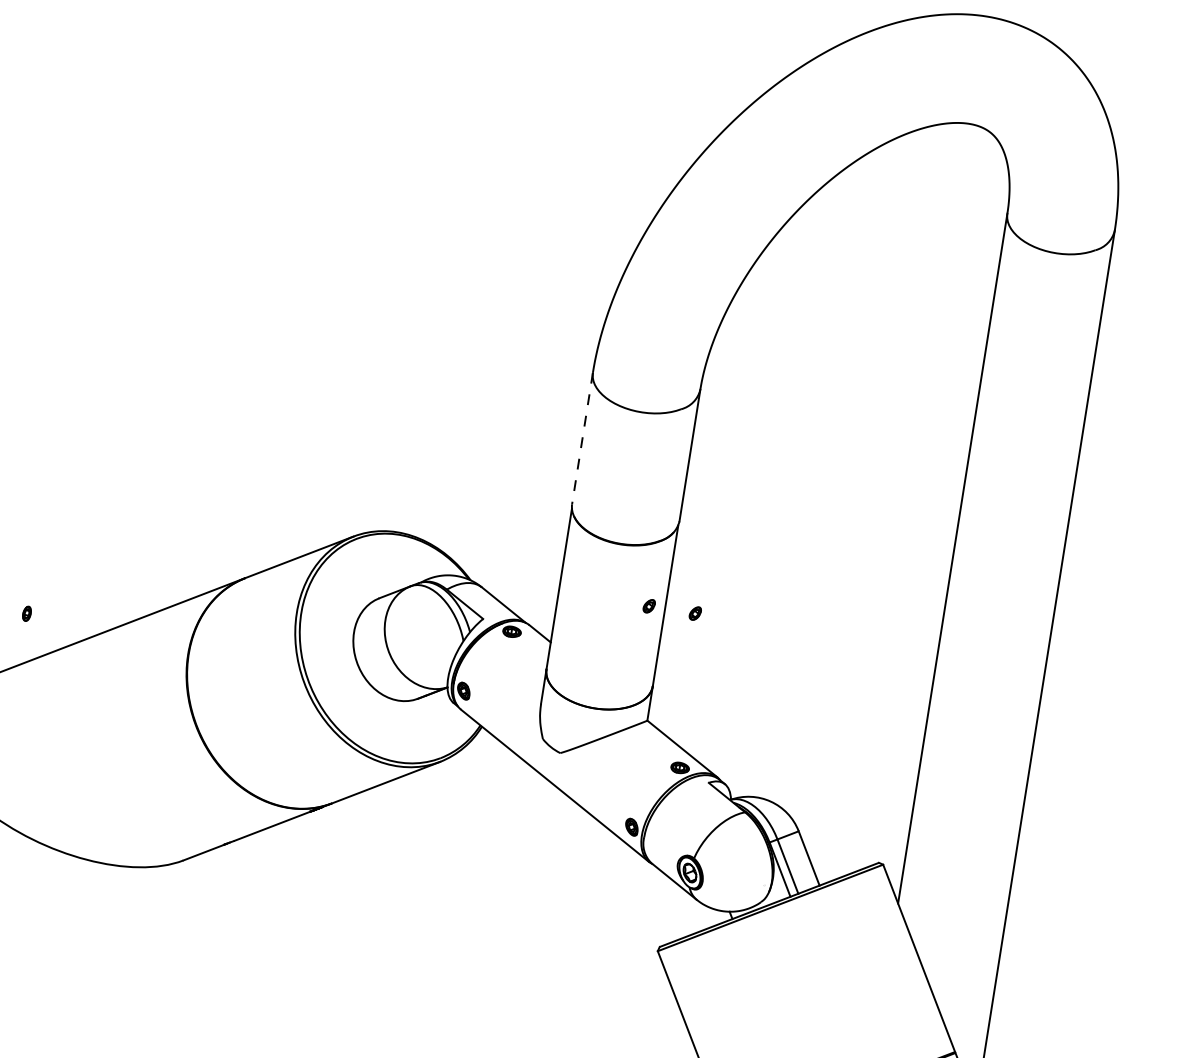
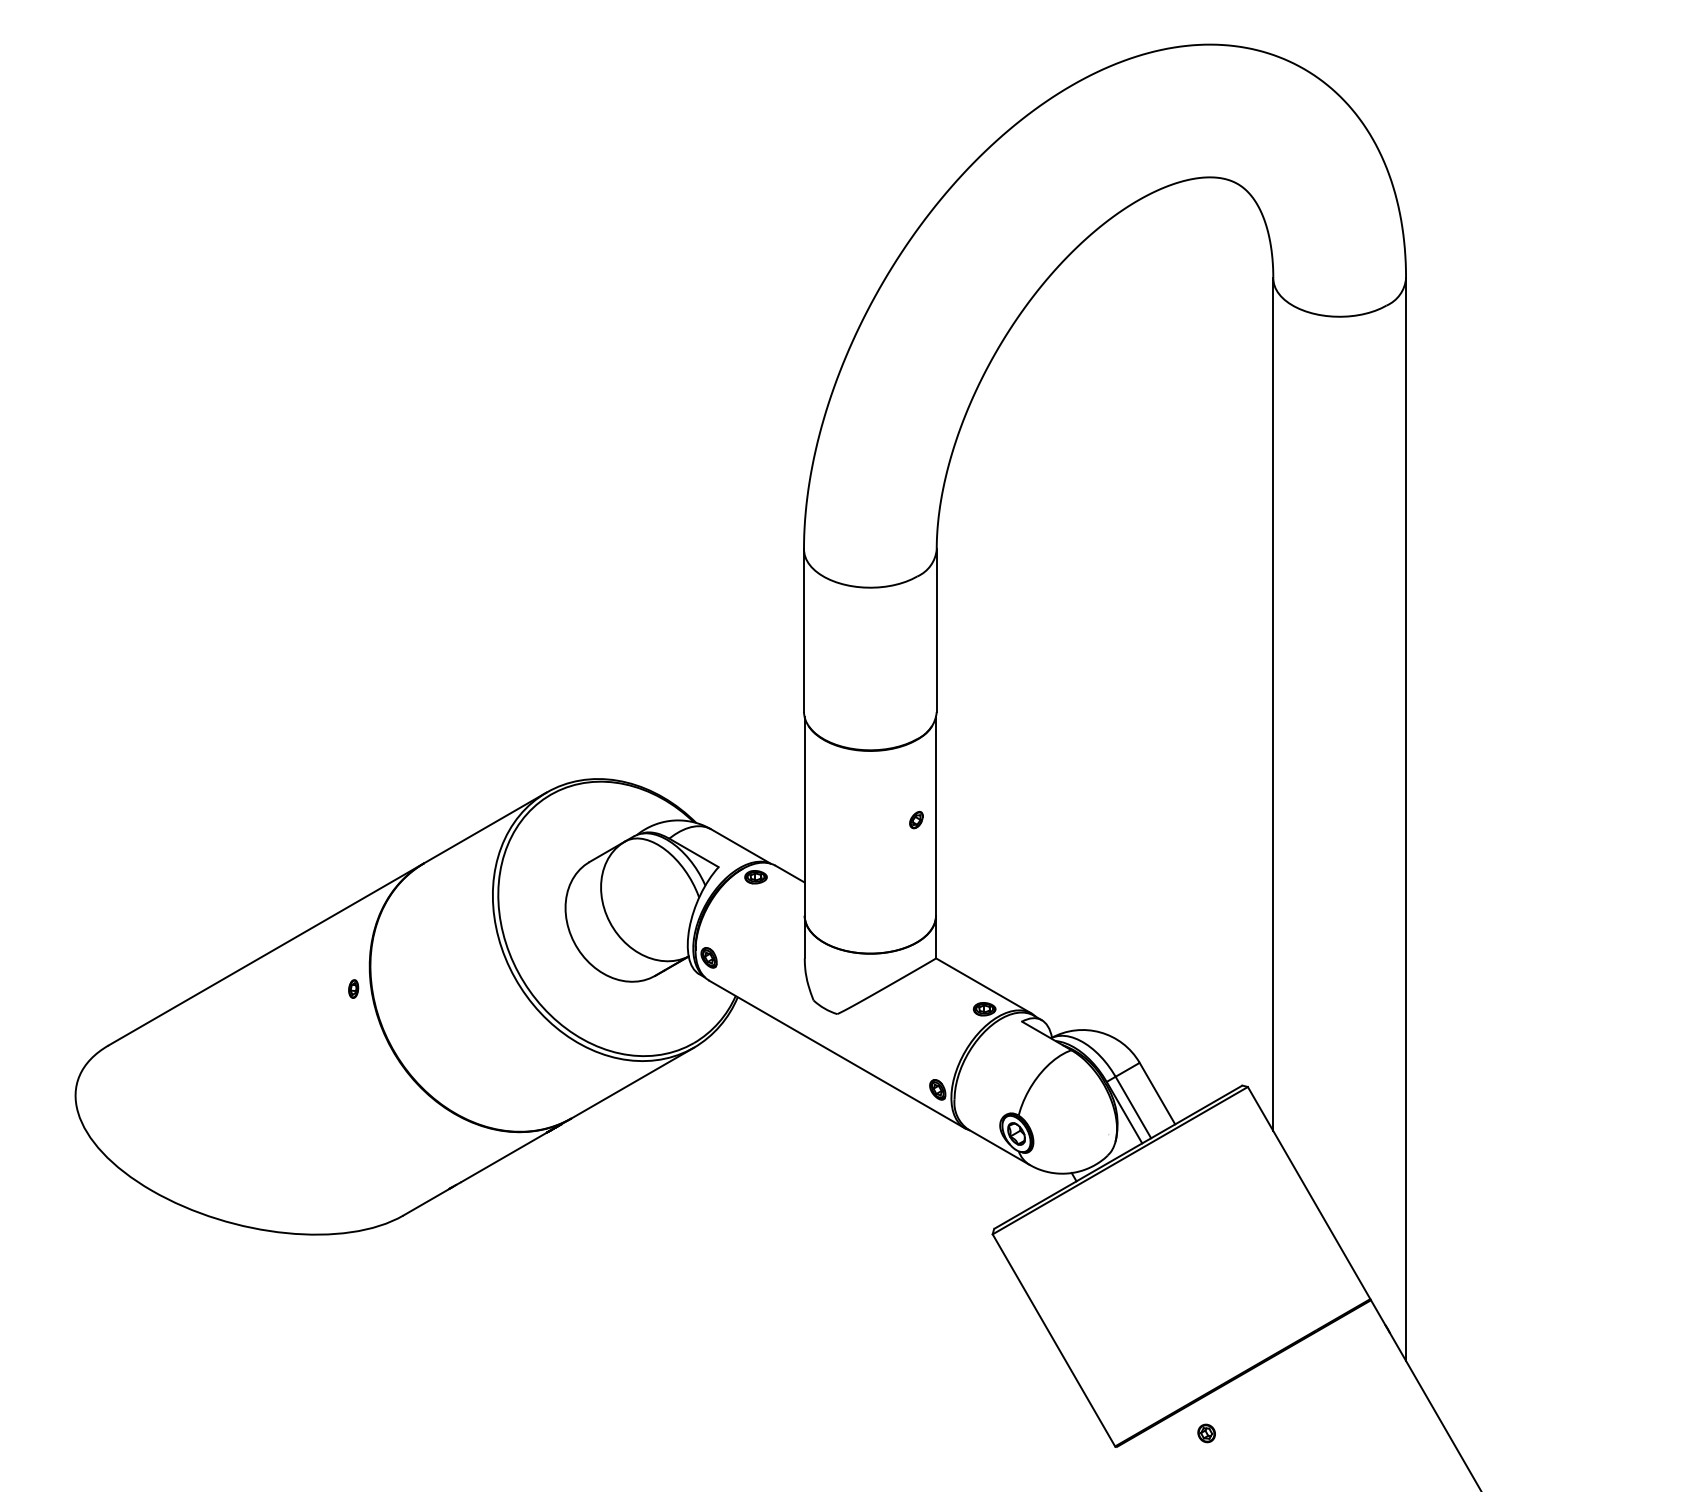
line: (582, 439) -> (804, 631), dashed -> solid
part: (26, 613) -> (353, 988), moved
part: (695, 613) -> (973, 819), removed

